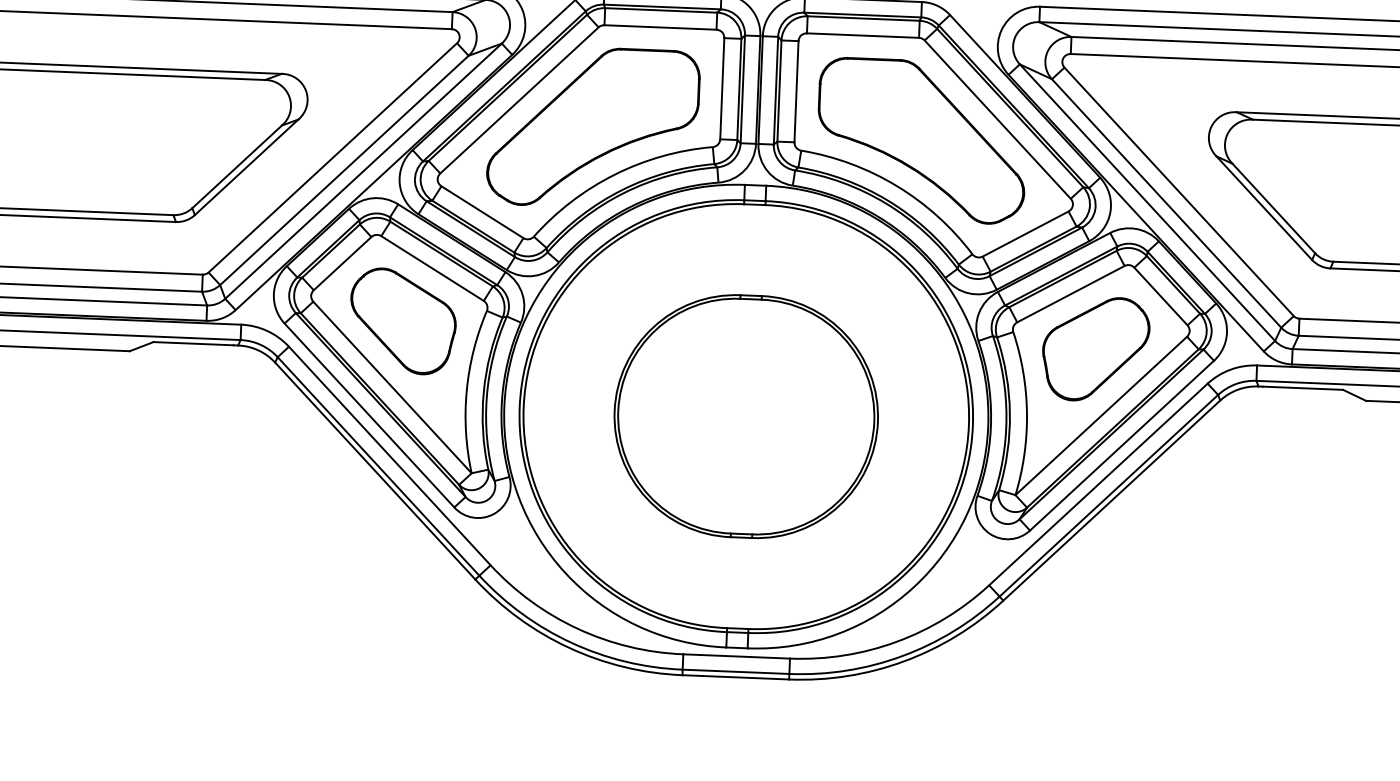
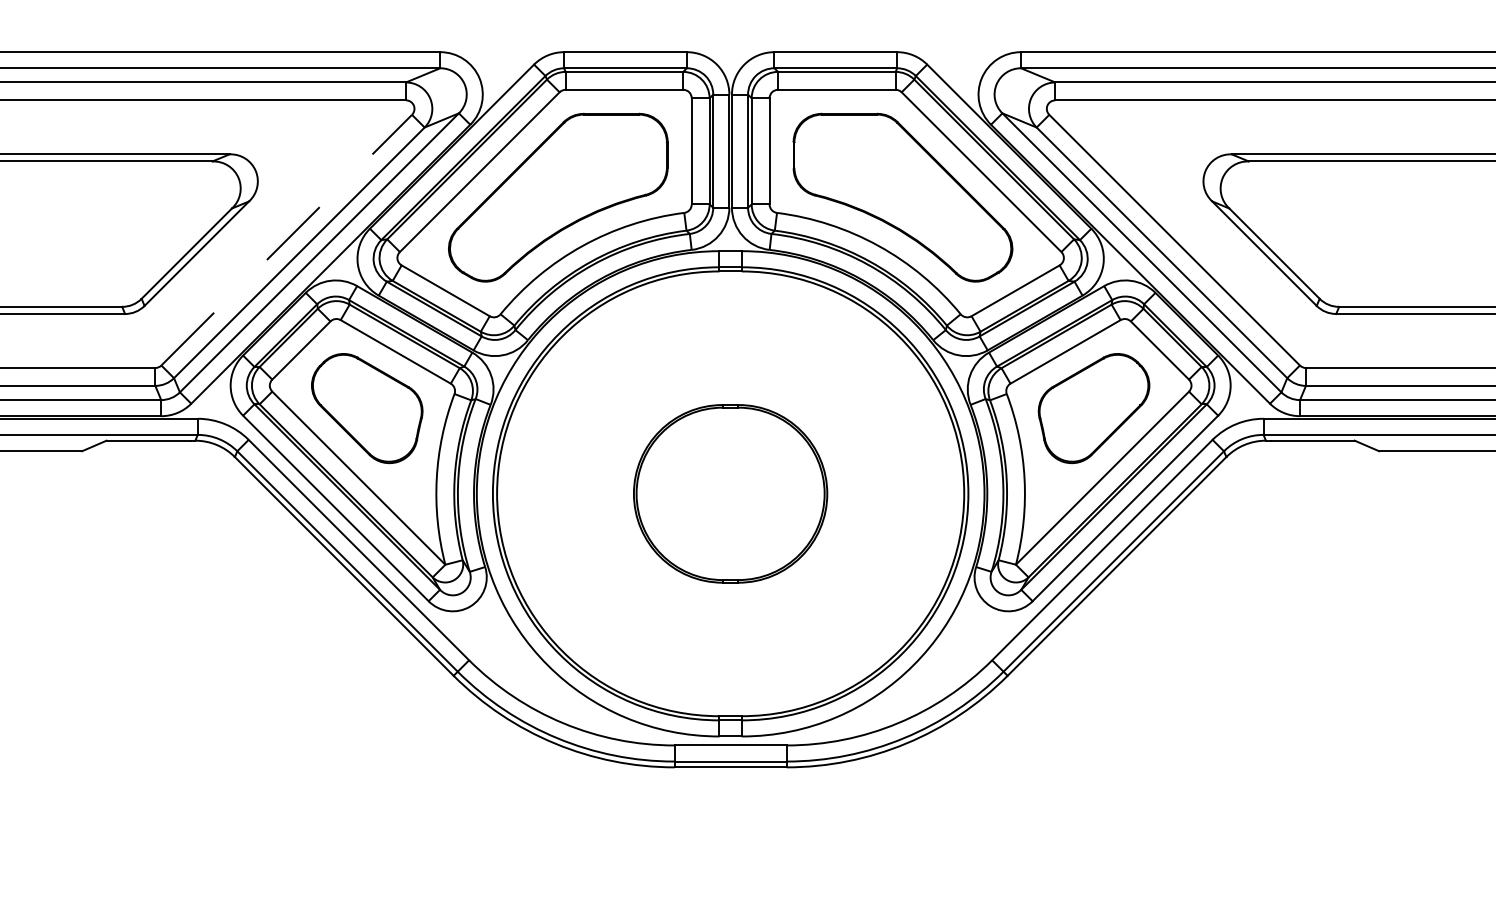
line: (333, 157) -> (287, 239), solid -> dashed
part: (746, 416) -> (730, 493), size x0.7

